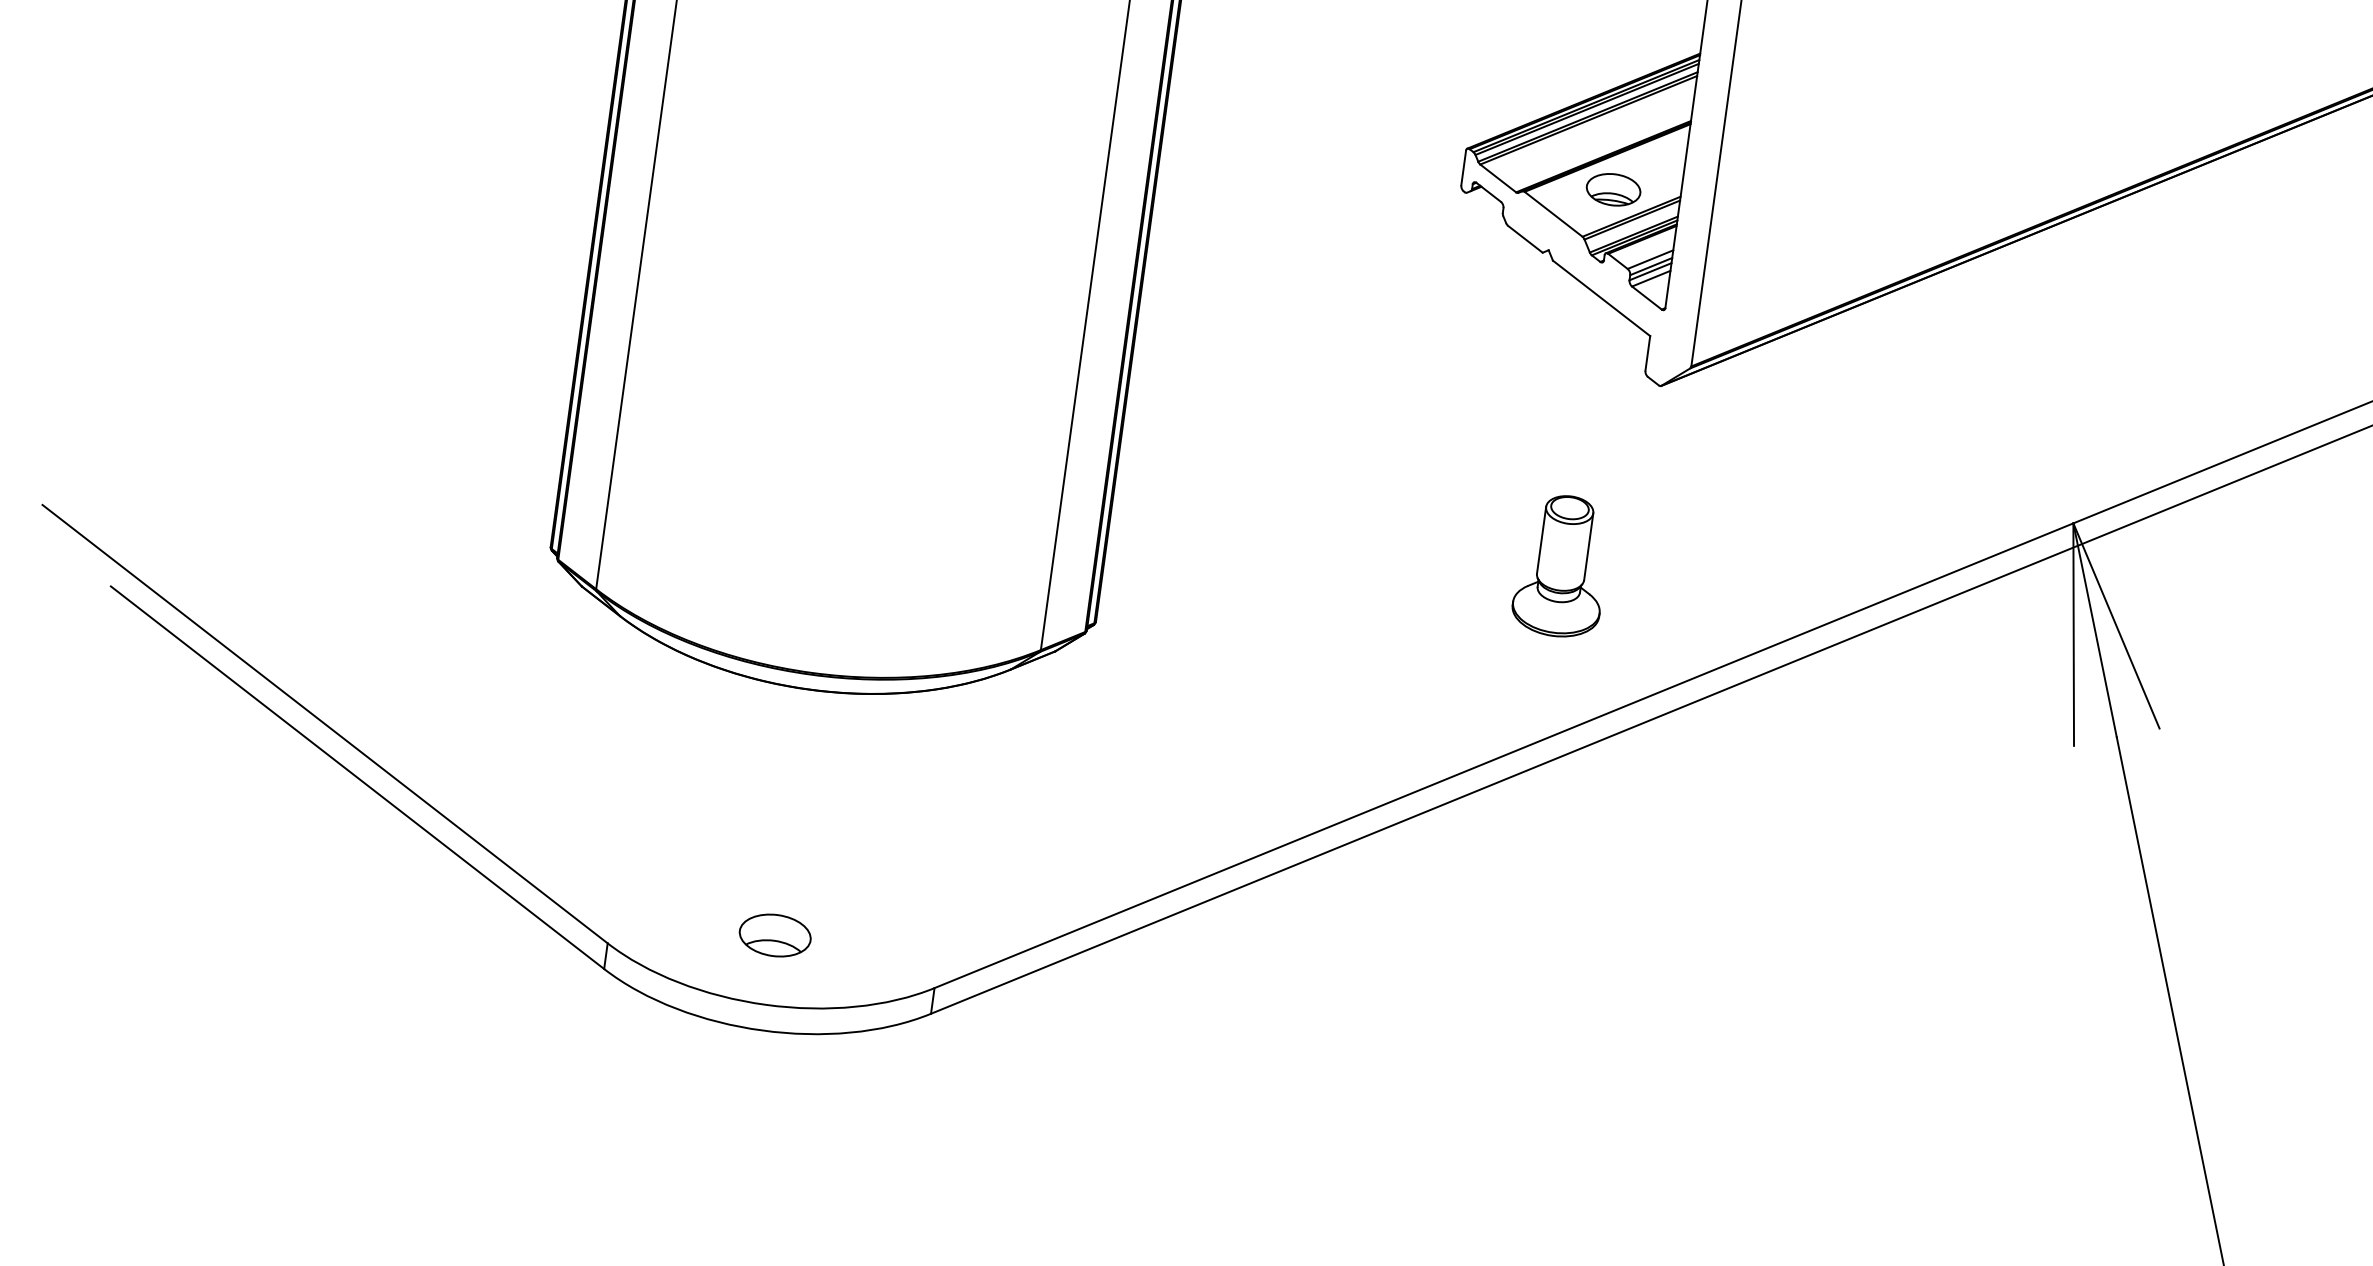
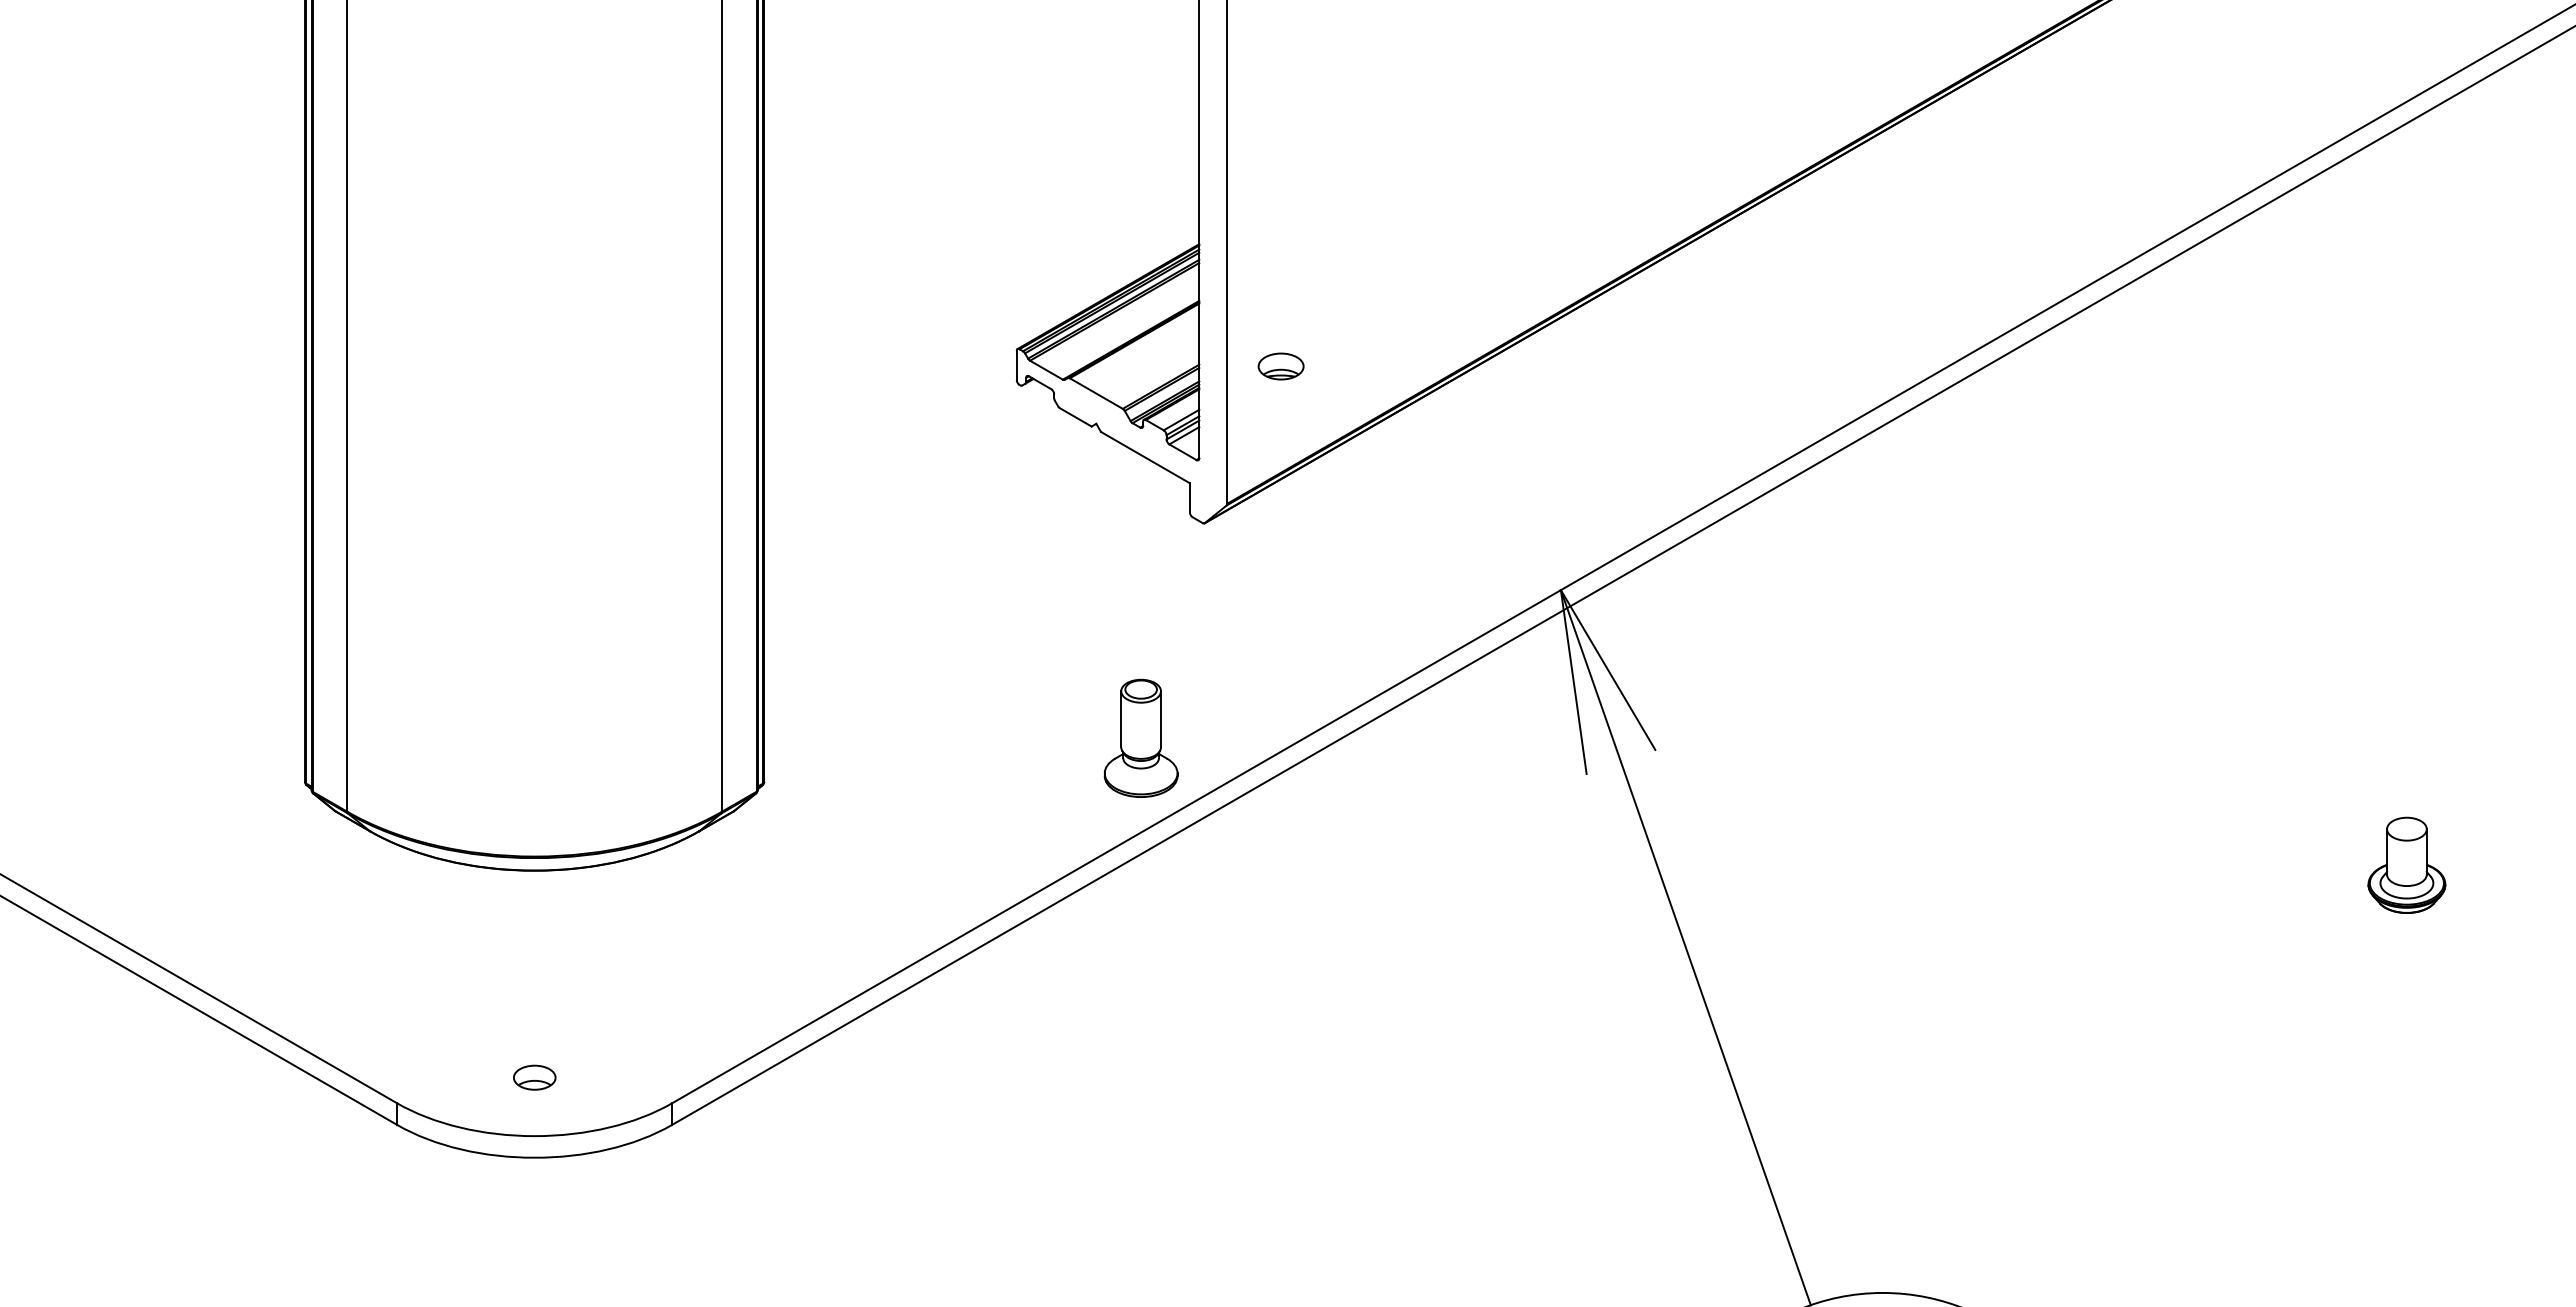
part: (1612, 189) -> (1280, 366), moved
part: (1561, 564) -> (1140, 737), moved
part: (775, 935) -> (534, 1077), size x0.7

